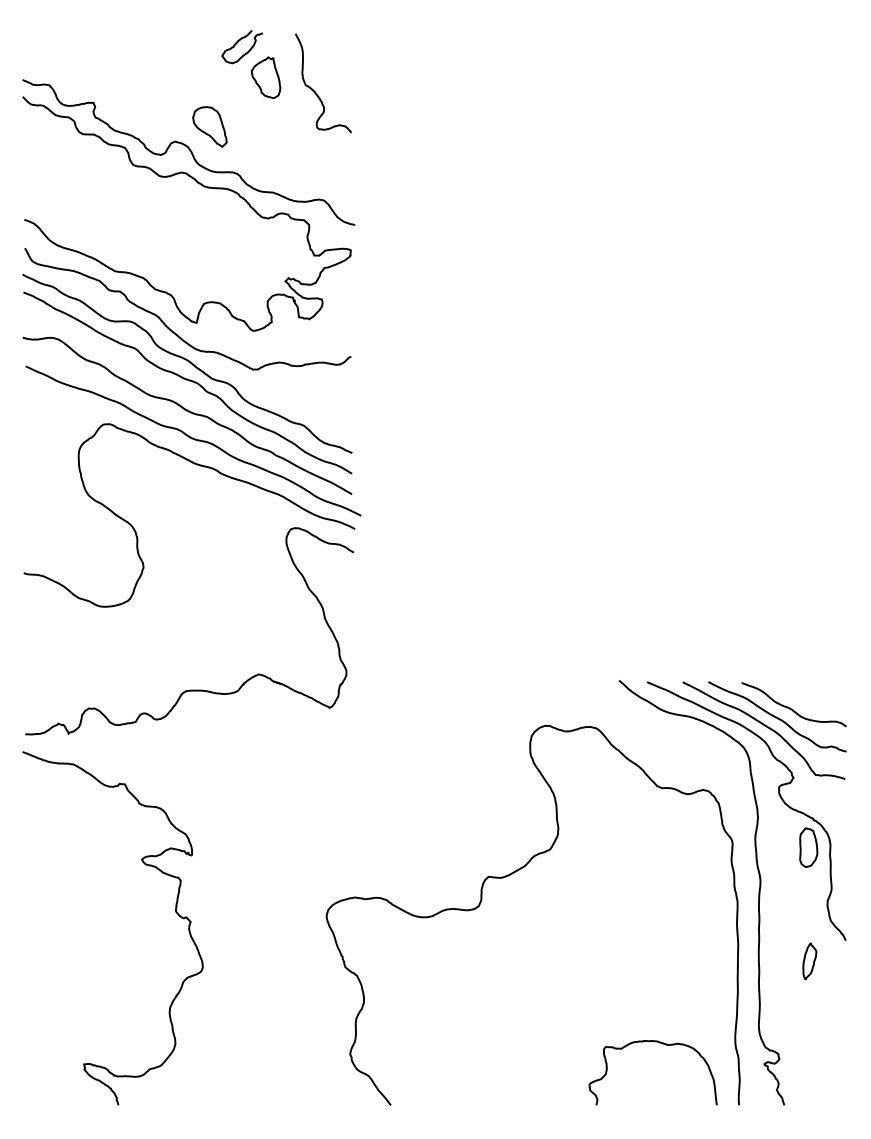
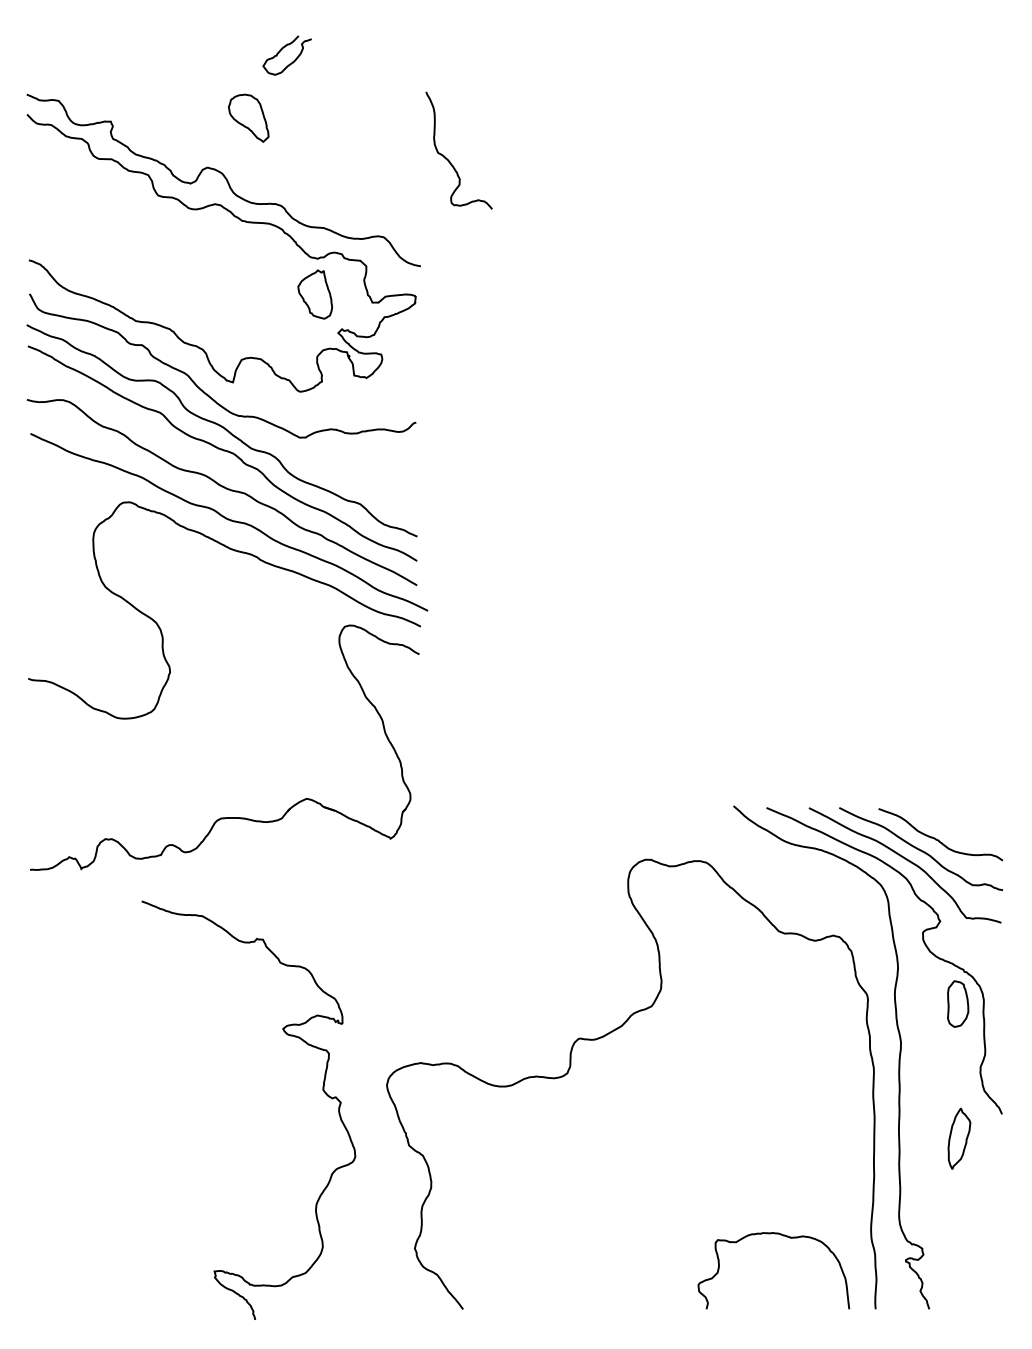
part: (265, 77) -> (314, 294), moved
curve: (315, 91) -> (449, 160), moved
part: (209, 126) -> (248, 117), moved
curve: (175, 912) -> (322, 1091), moved
part: (809, 961) -> (959, 1138), size x1.4

